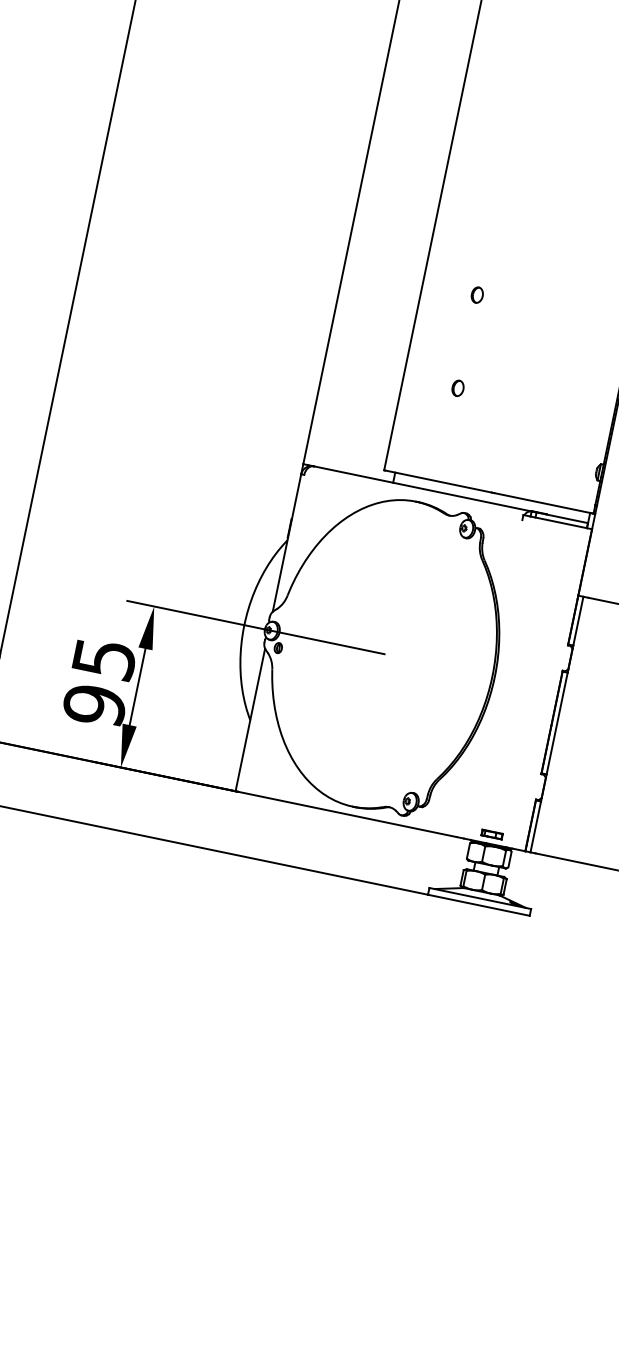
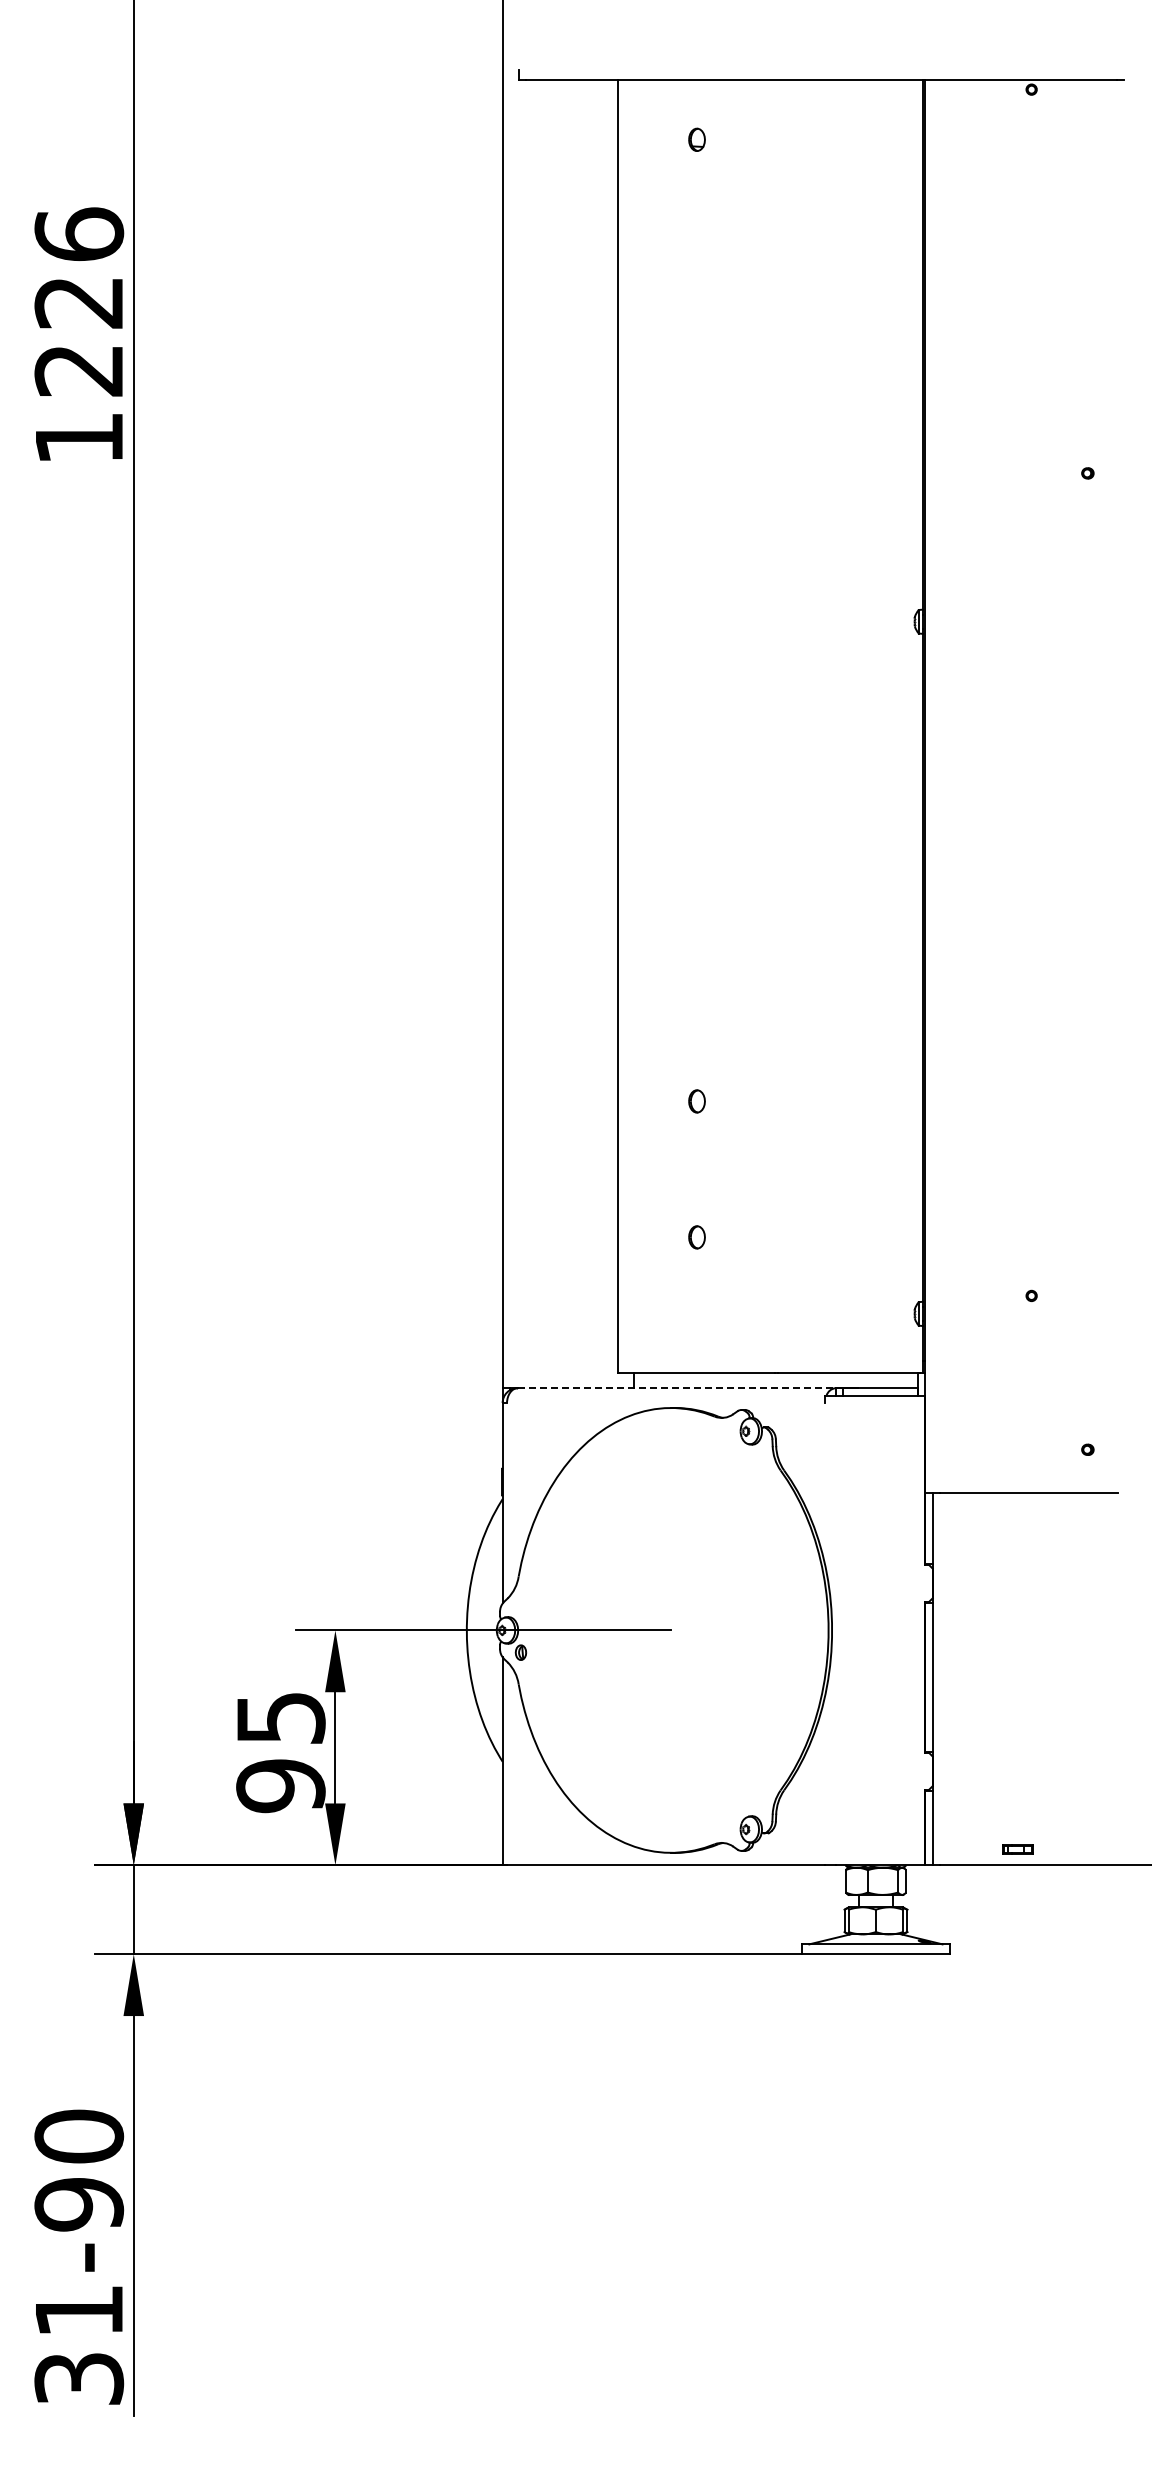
line: (422, 489) -> (676, 1388), solid -> dashed
part: (491, 834) -> (1017, 1849), moved

